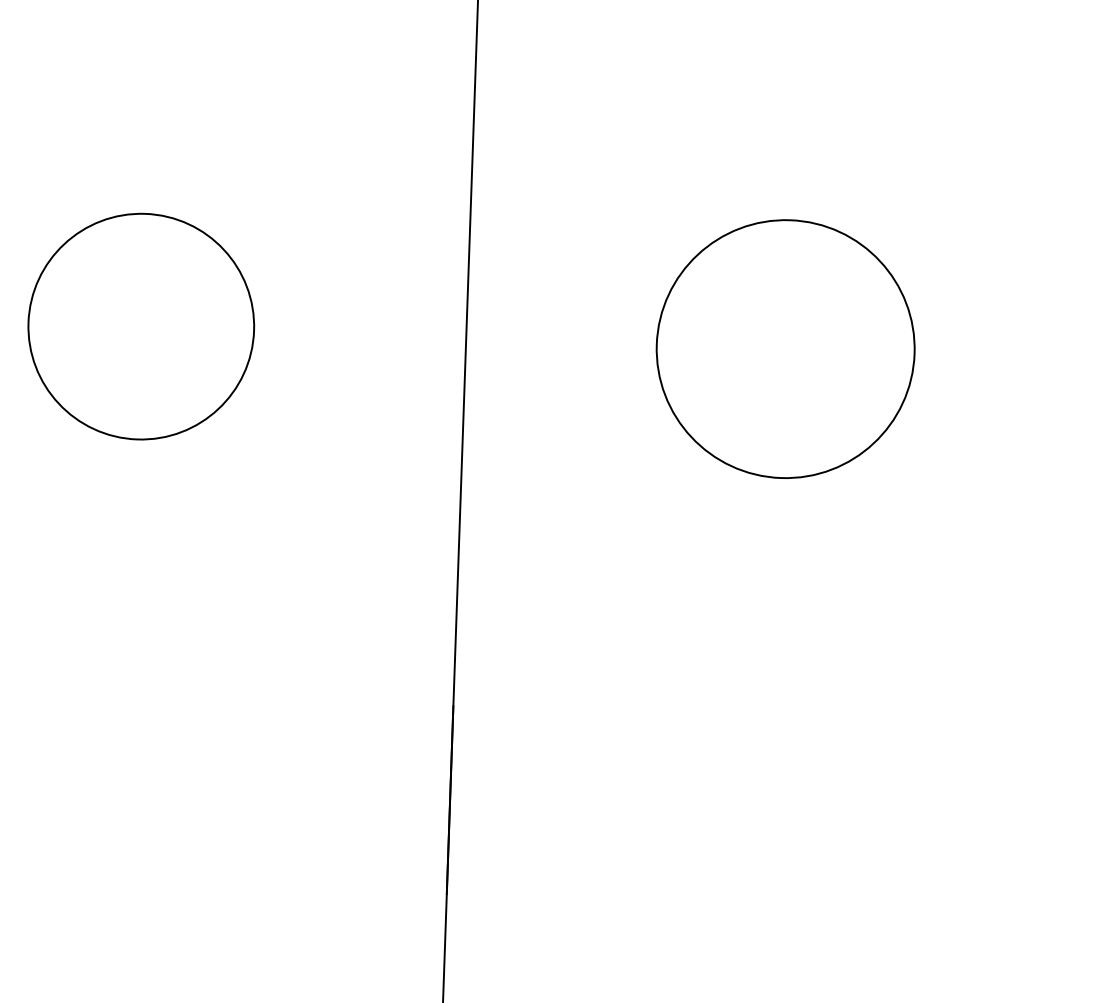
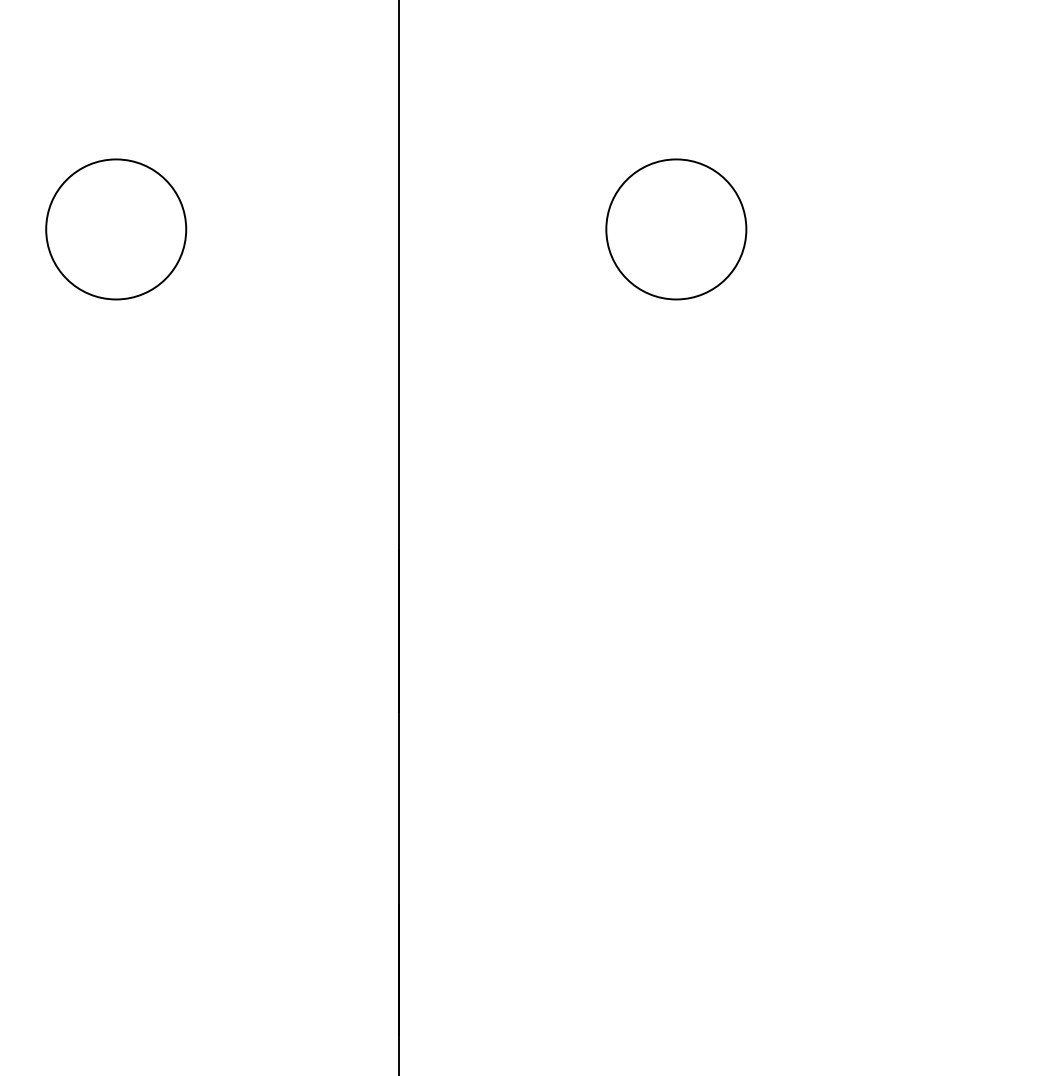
circle: (141, 326) -> (116, 229), size x0.71
circle: (785, 349) -> (676, 229), size x0.62

